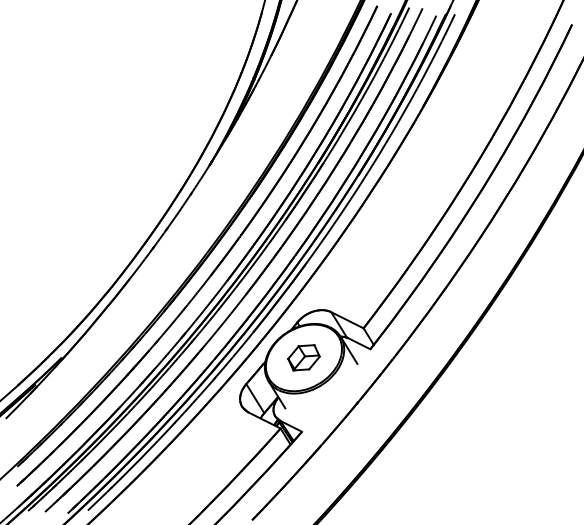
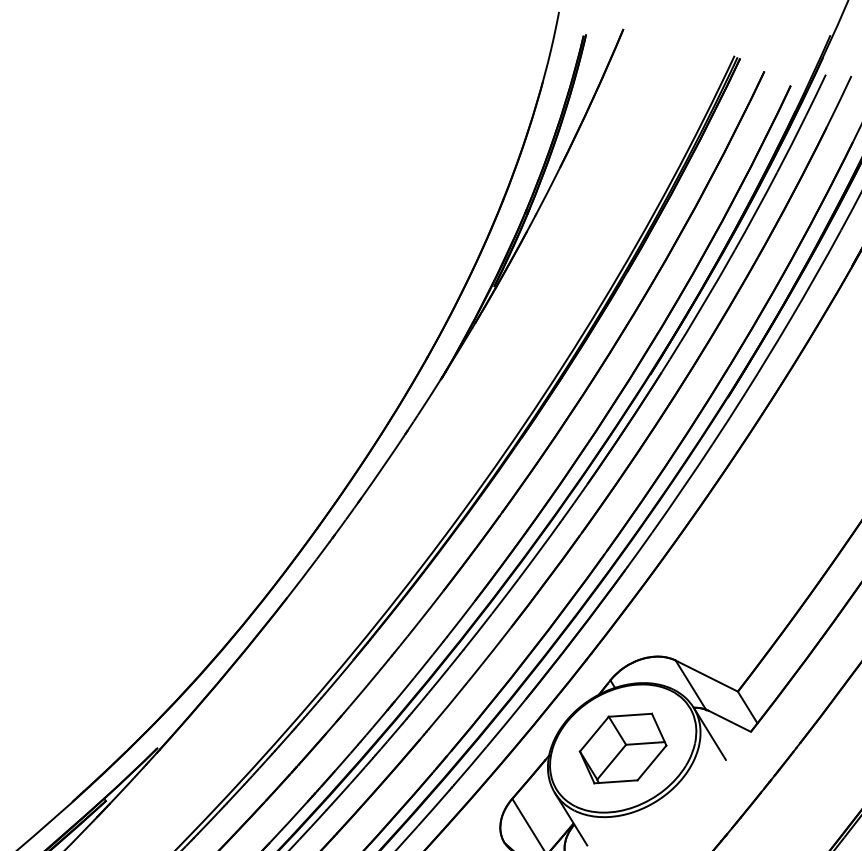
part: (303, 357) -> (622, 747), size x1.43

